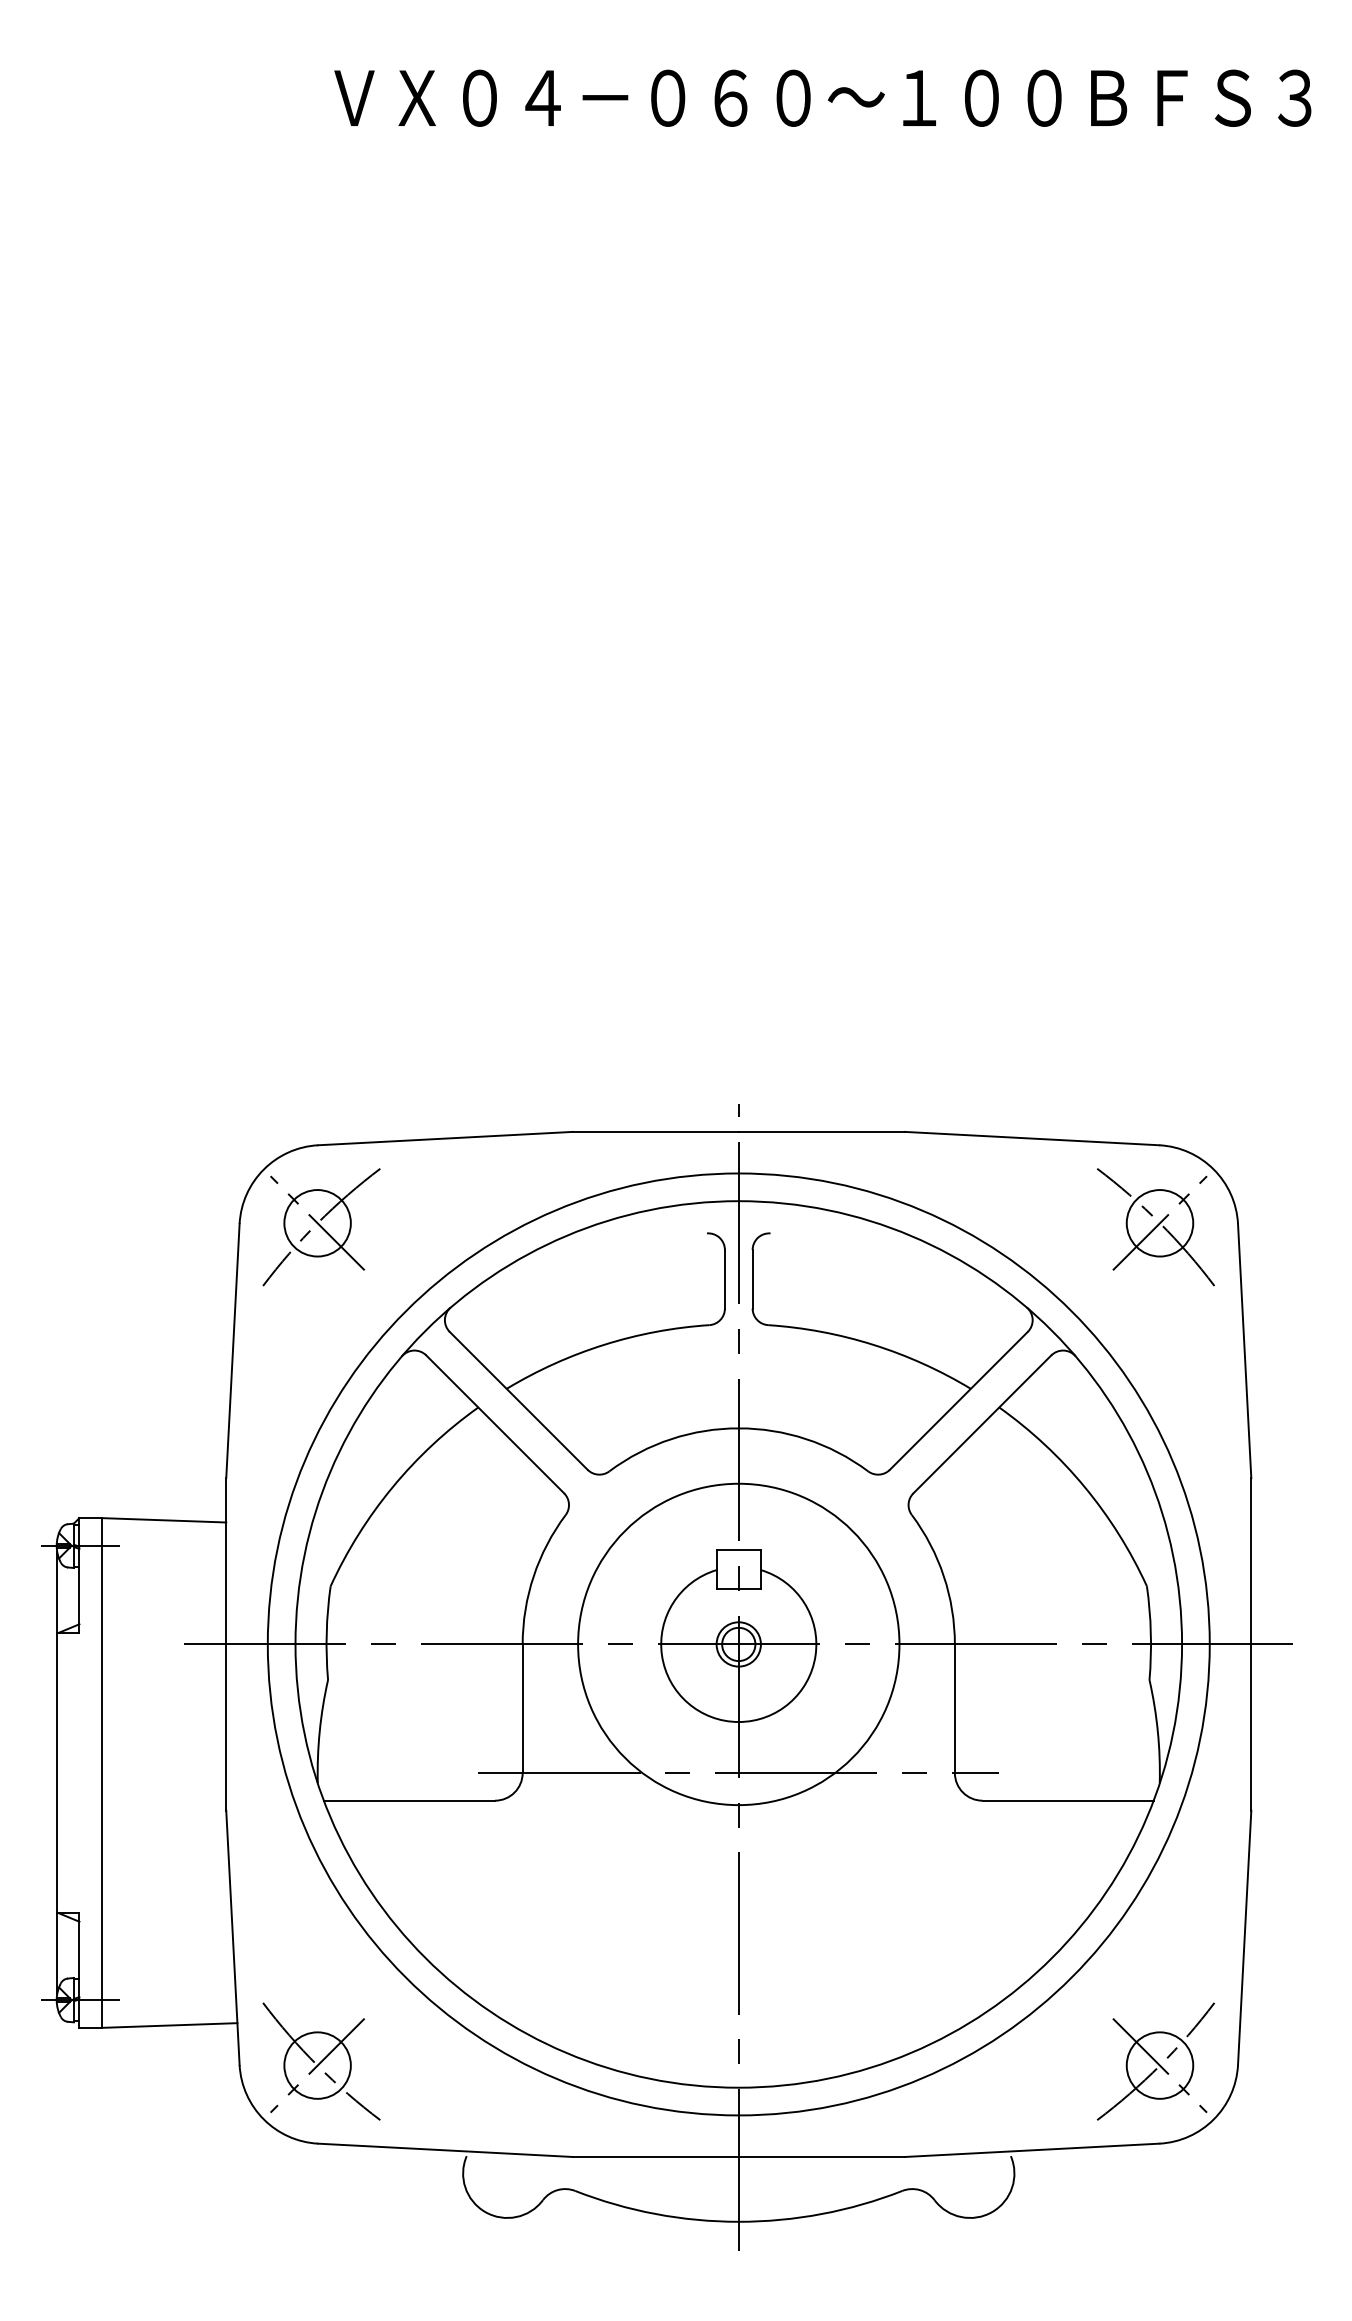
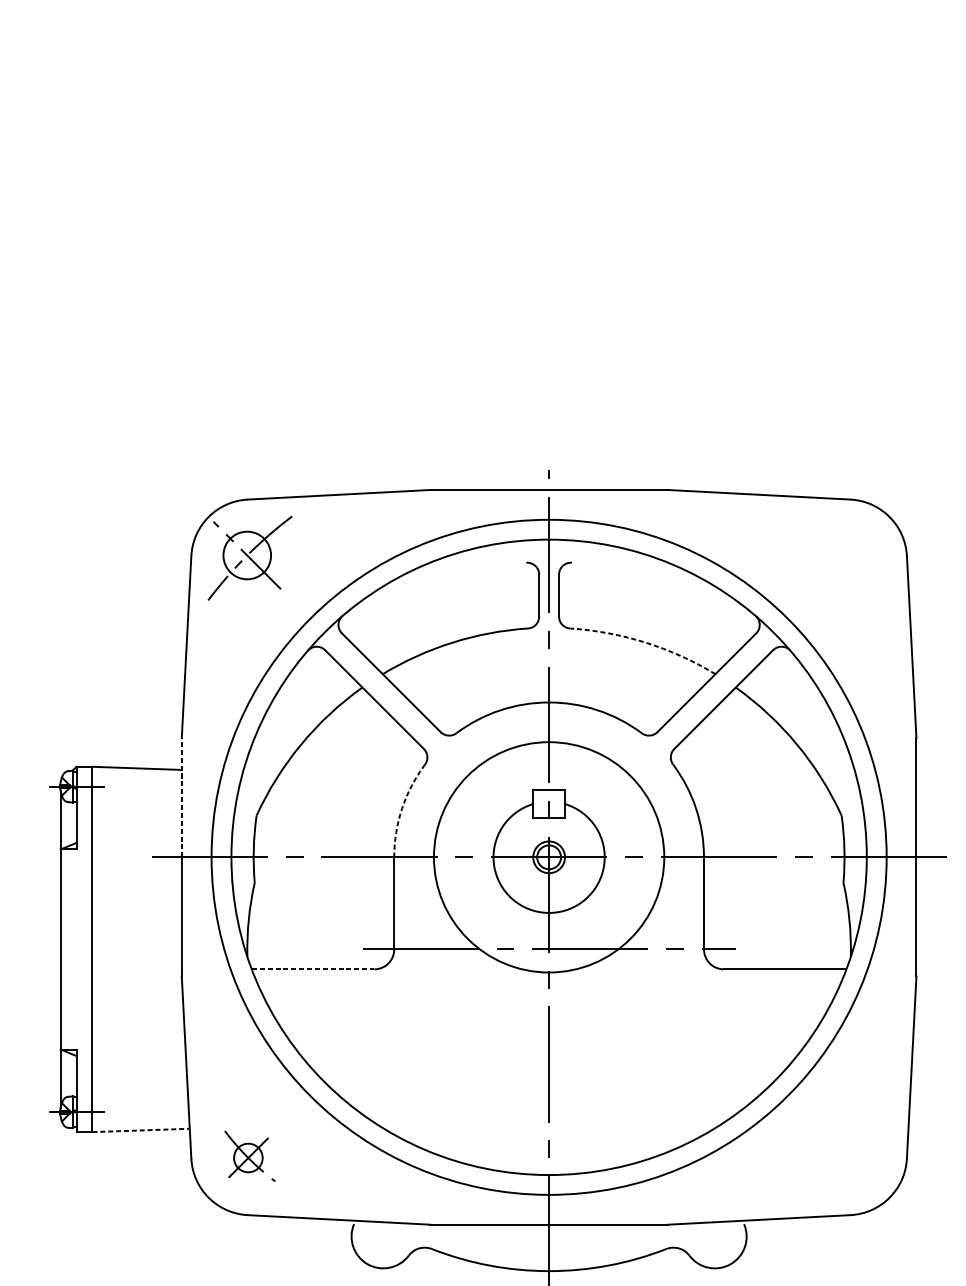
part: (1155, 1227) -> (847, 558), removed
arc: (873, 1344) -> (645, 642), solid -> dashed
line: (226, 1560) -> (181, 797), solid -> dashed
arc: (533, 1576) -> (401, 808), solid -> dashed
line: (410, 1800) -> (313, 969), solid -> dashed
line: (169, 2025) -> (141, 1130), solid -> dashed
part: (321, 2061) -> (250, 1156), size x0.6
part: (1155, 2061) -> (847, 1156), removed

